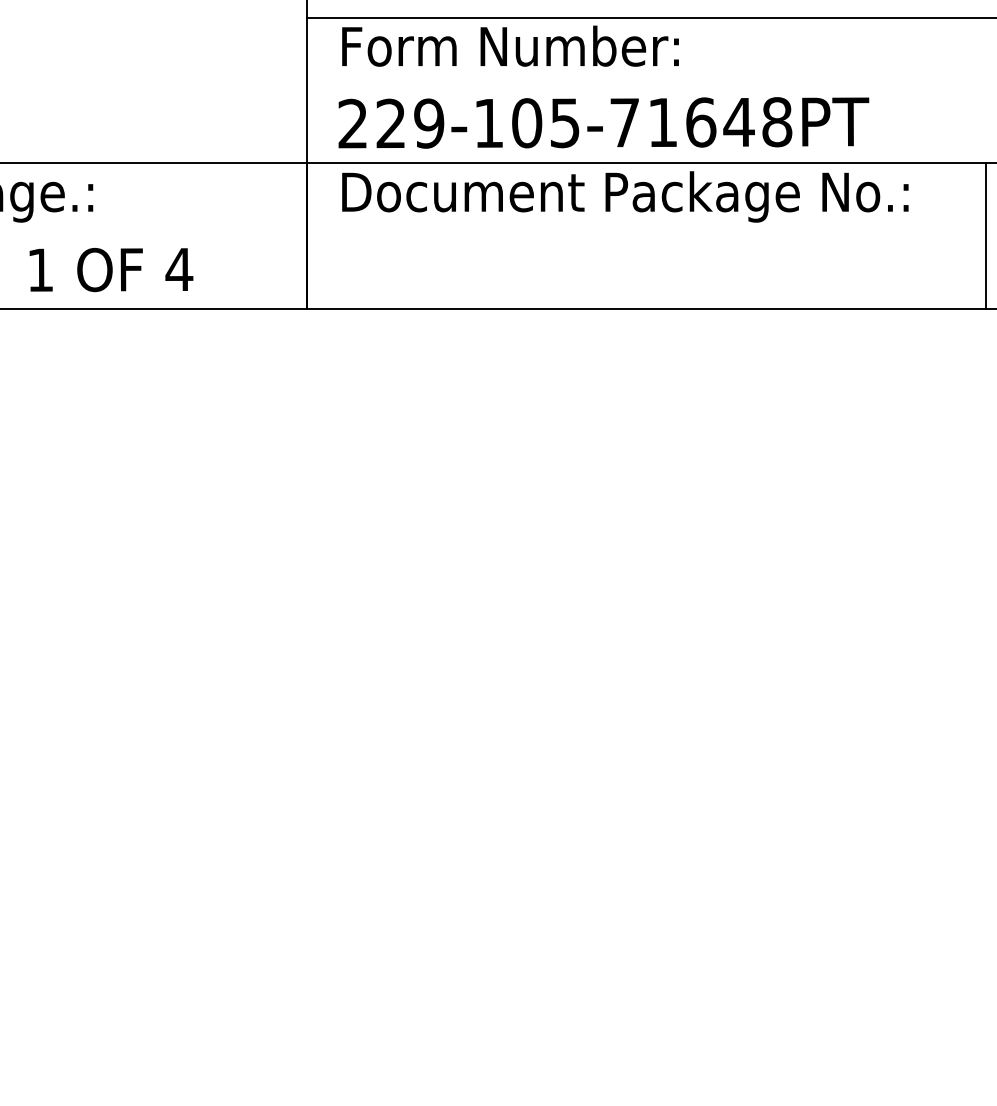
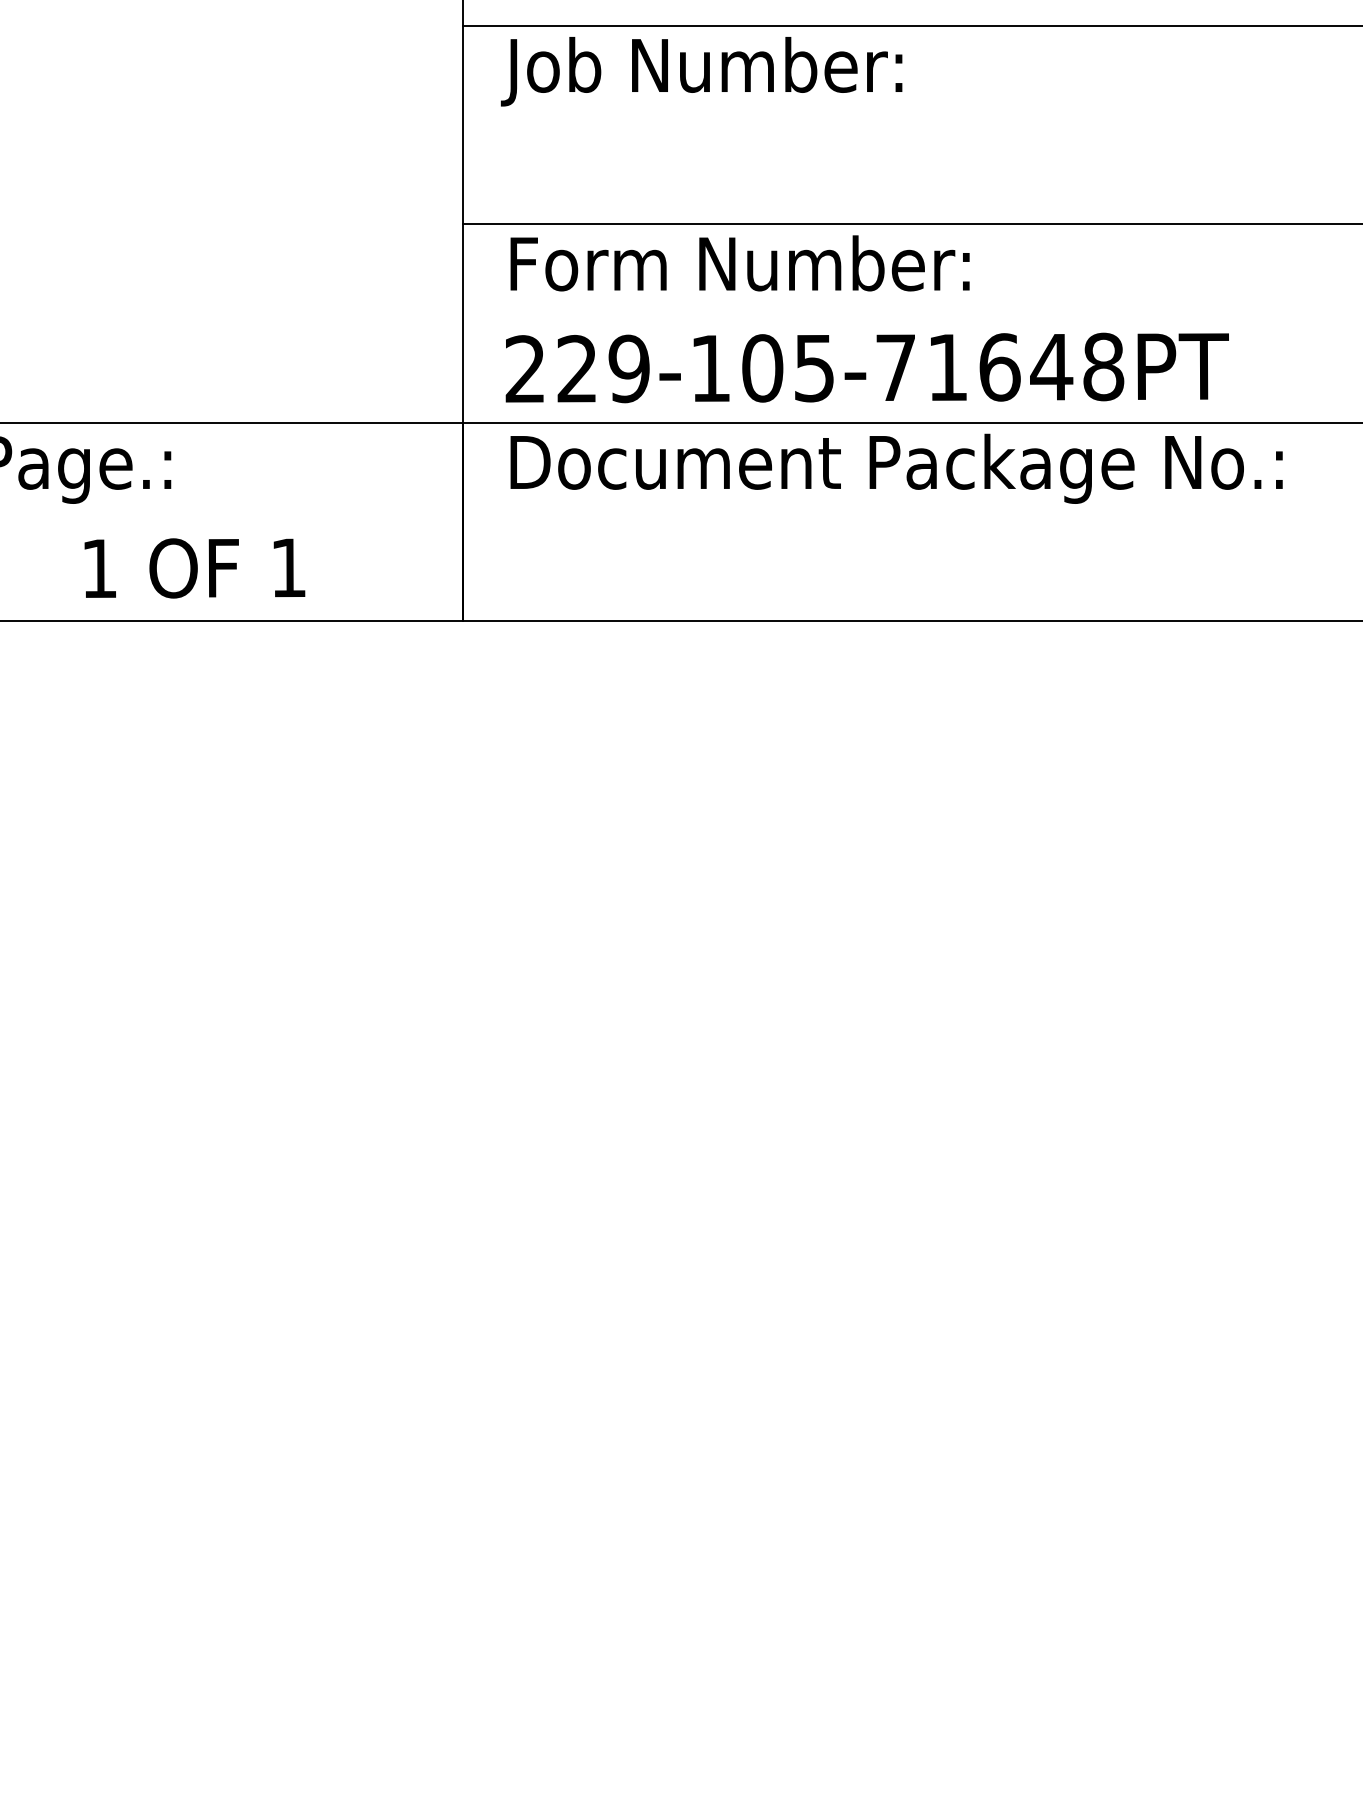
text: (179, 269) -> (288, 567), 4 -> 1

